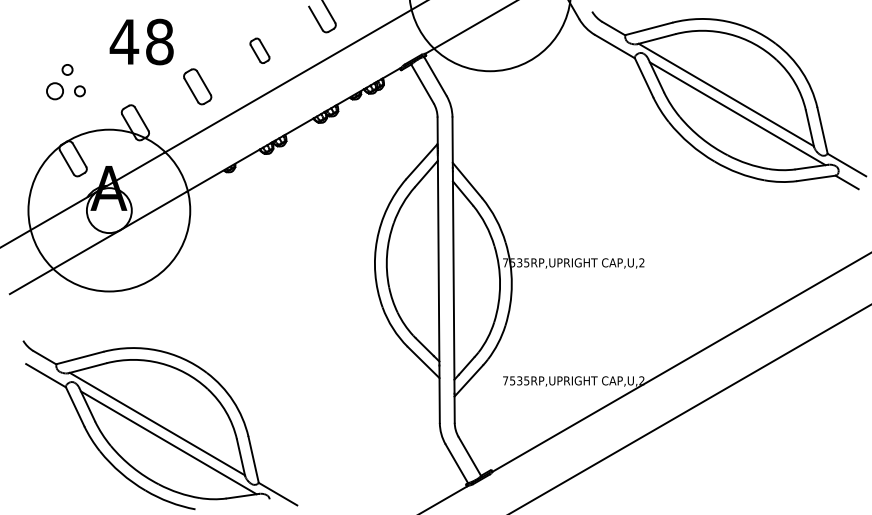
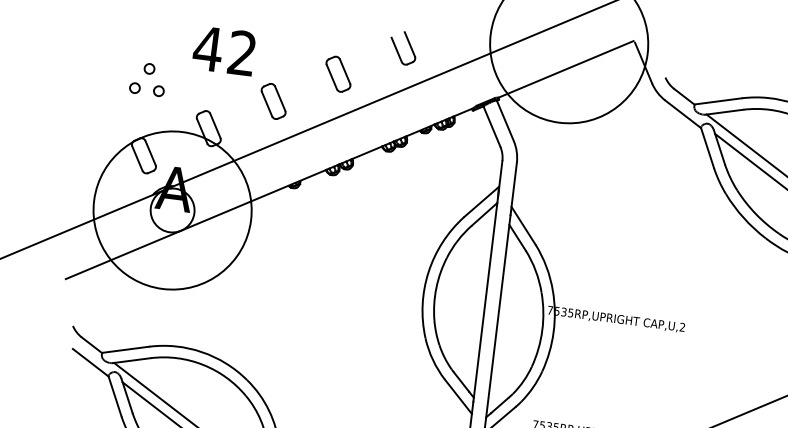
text: (159, 41) -> (242, 52), 48 -> 42
part: (259, 50) -> (338, 73), size x1.43
circle: (55, 91) -> (135, 88), size x0.62

